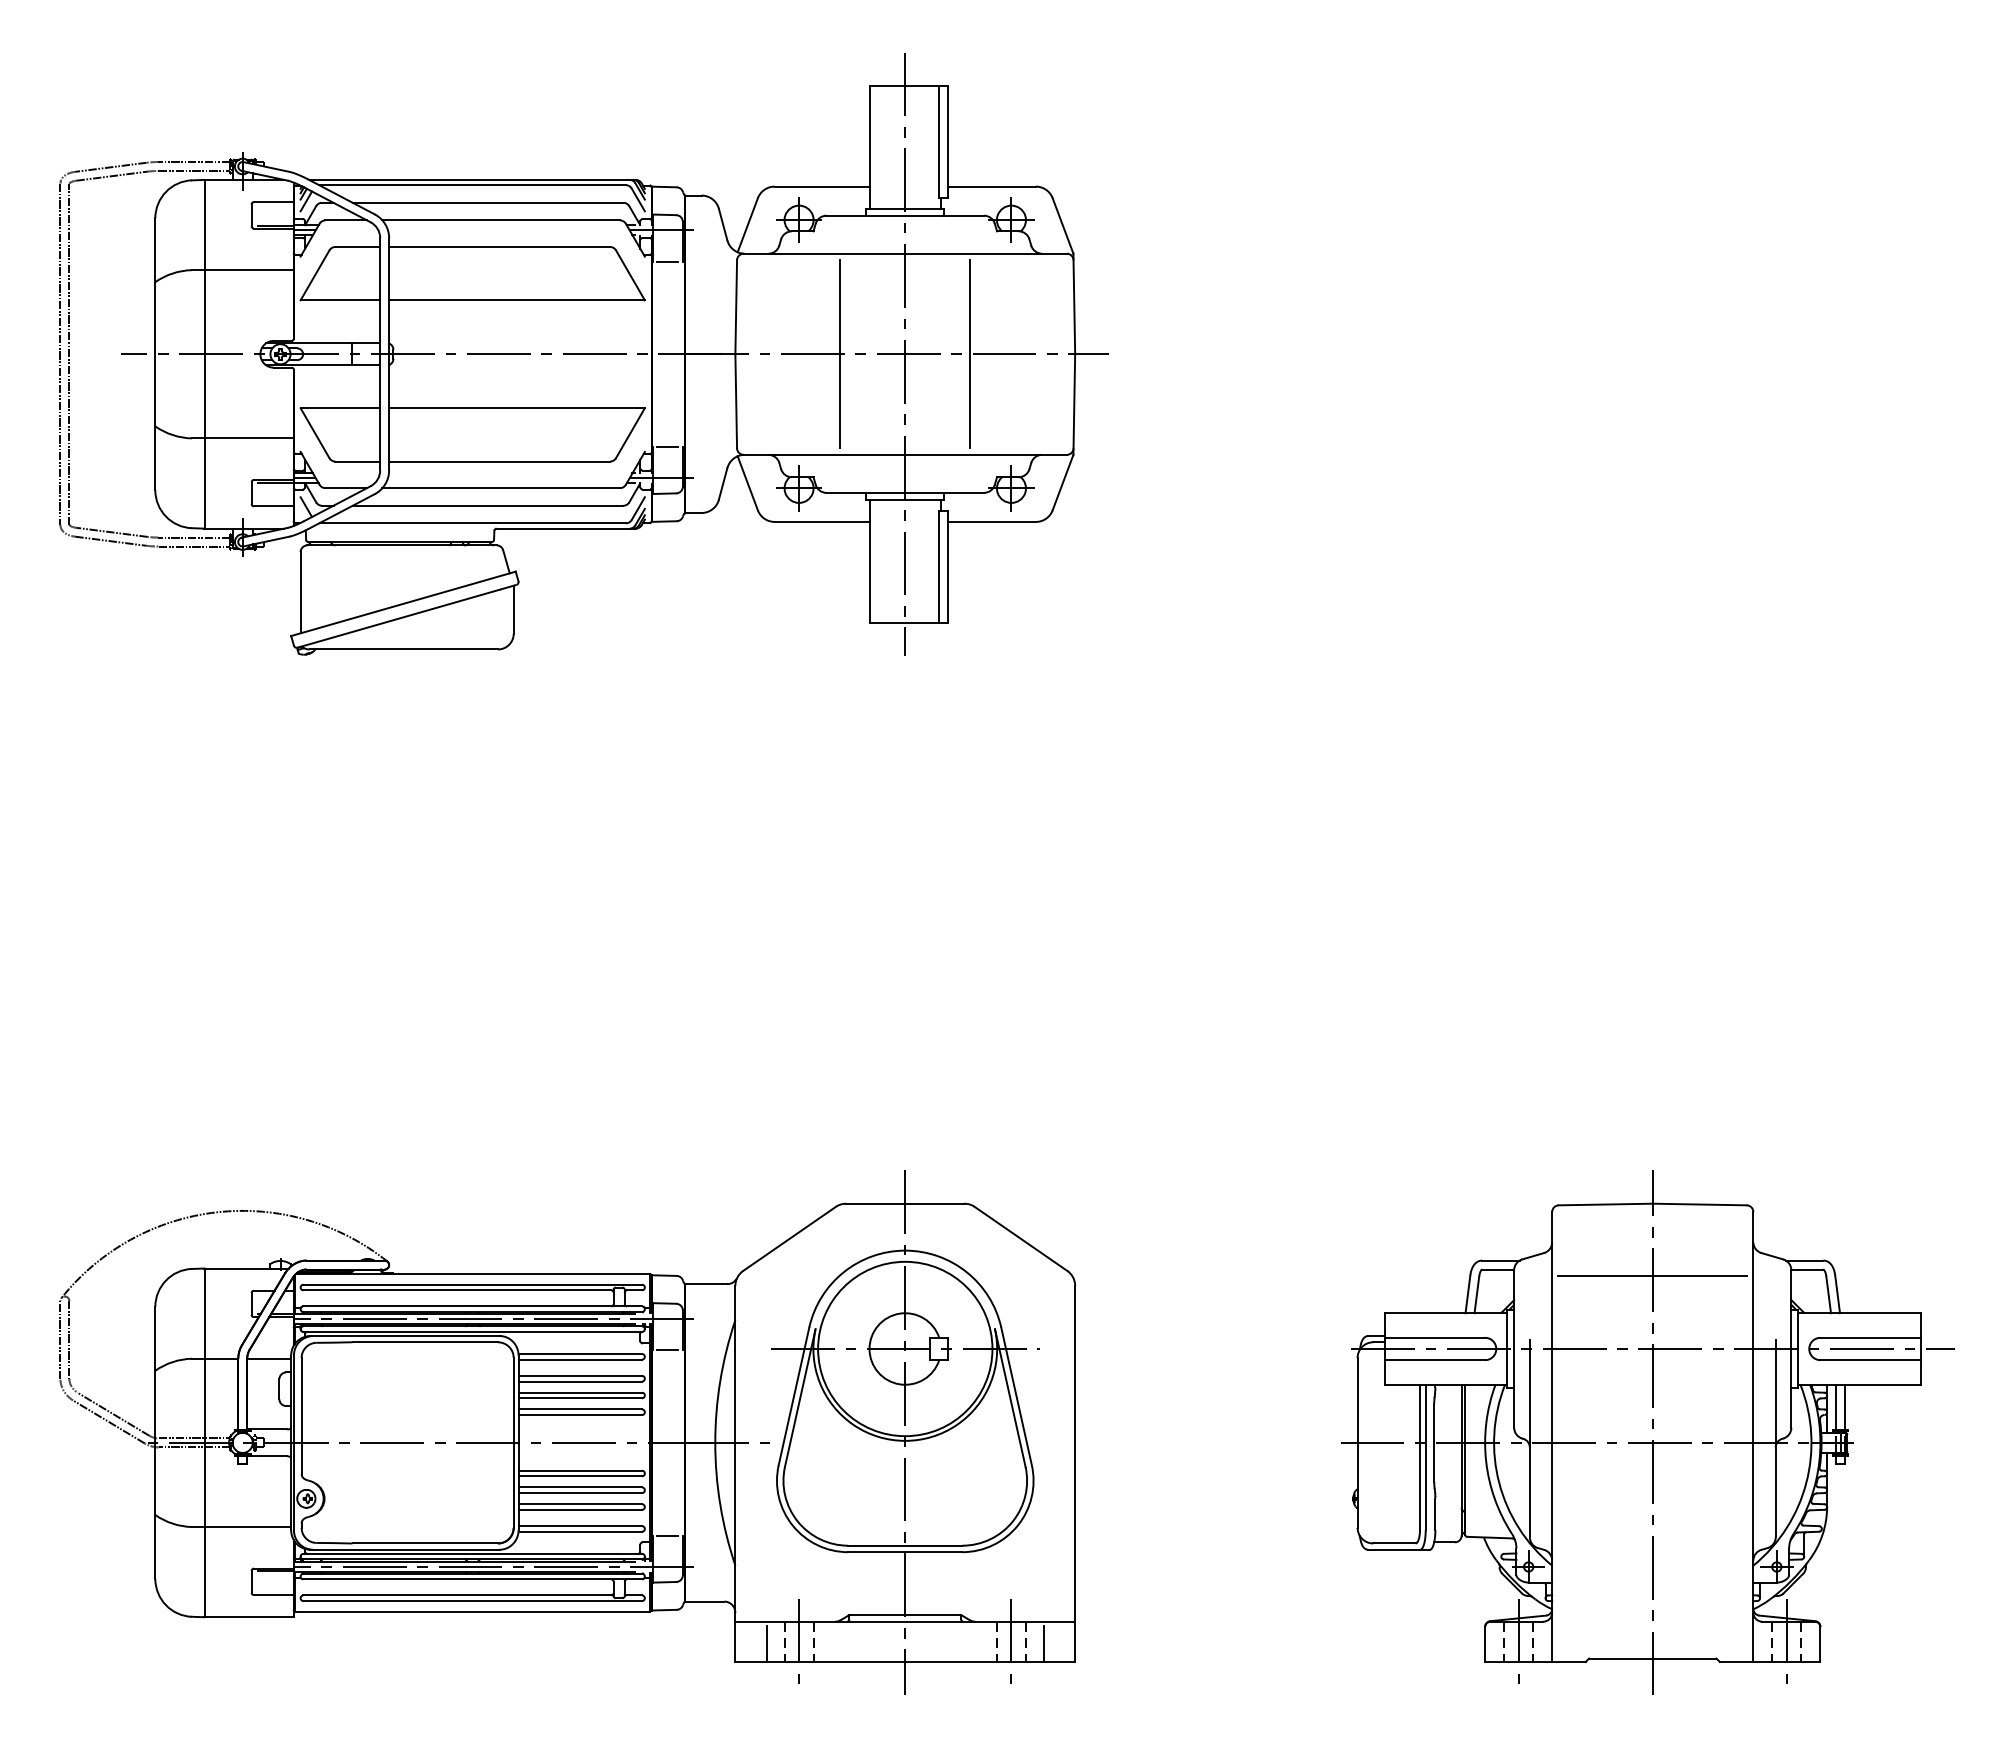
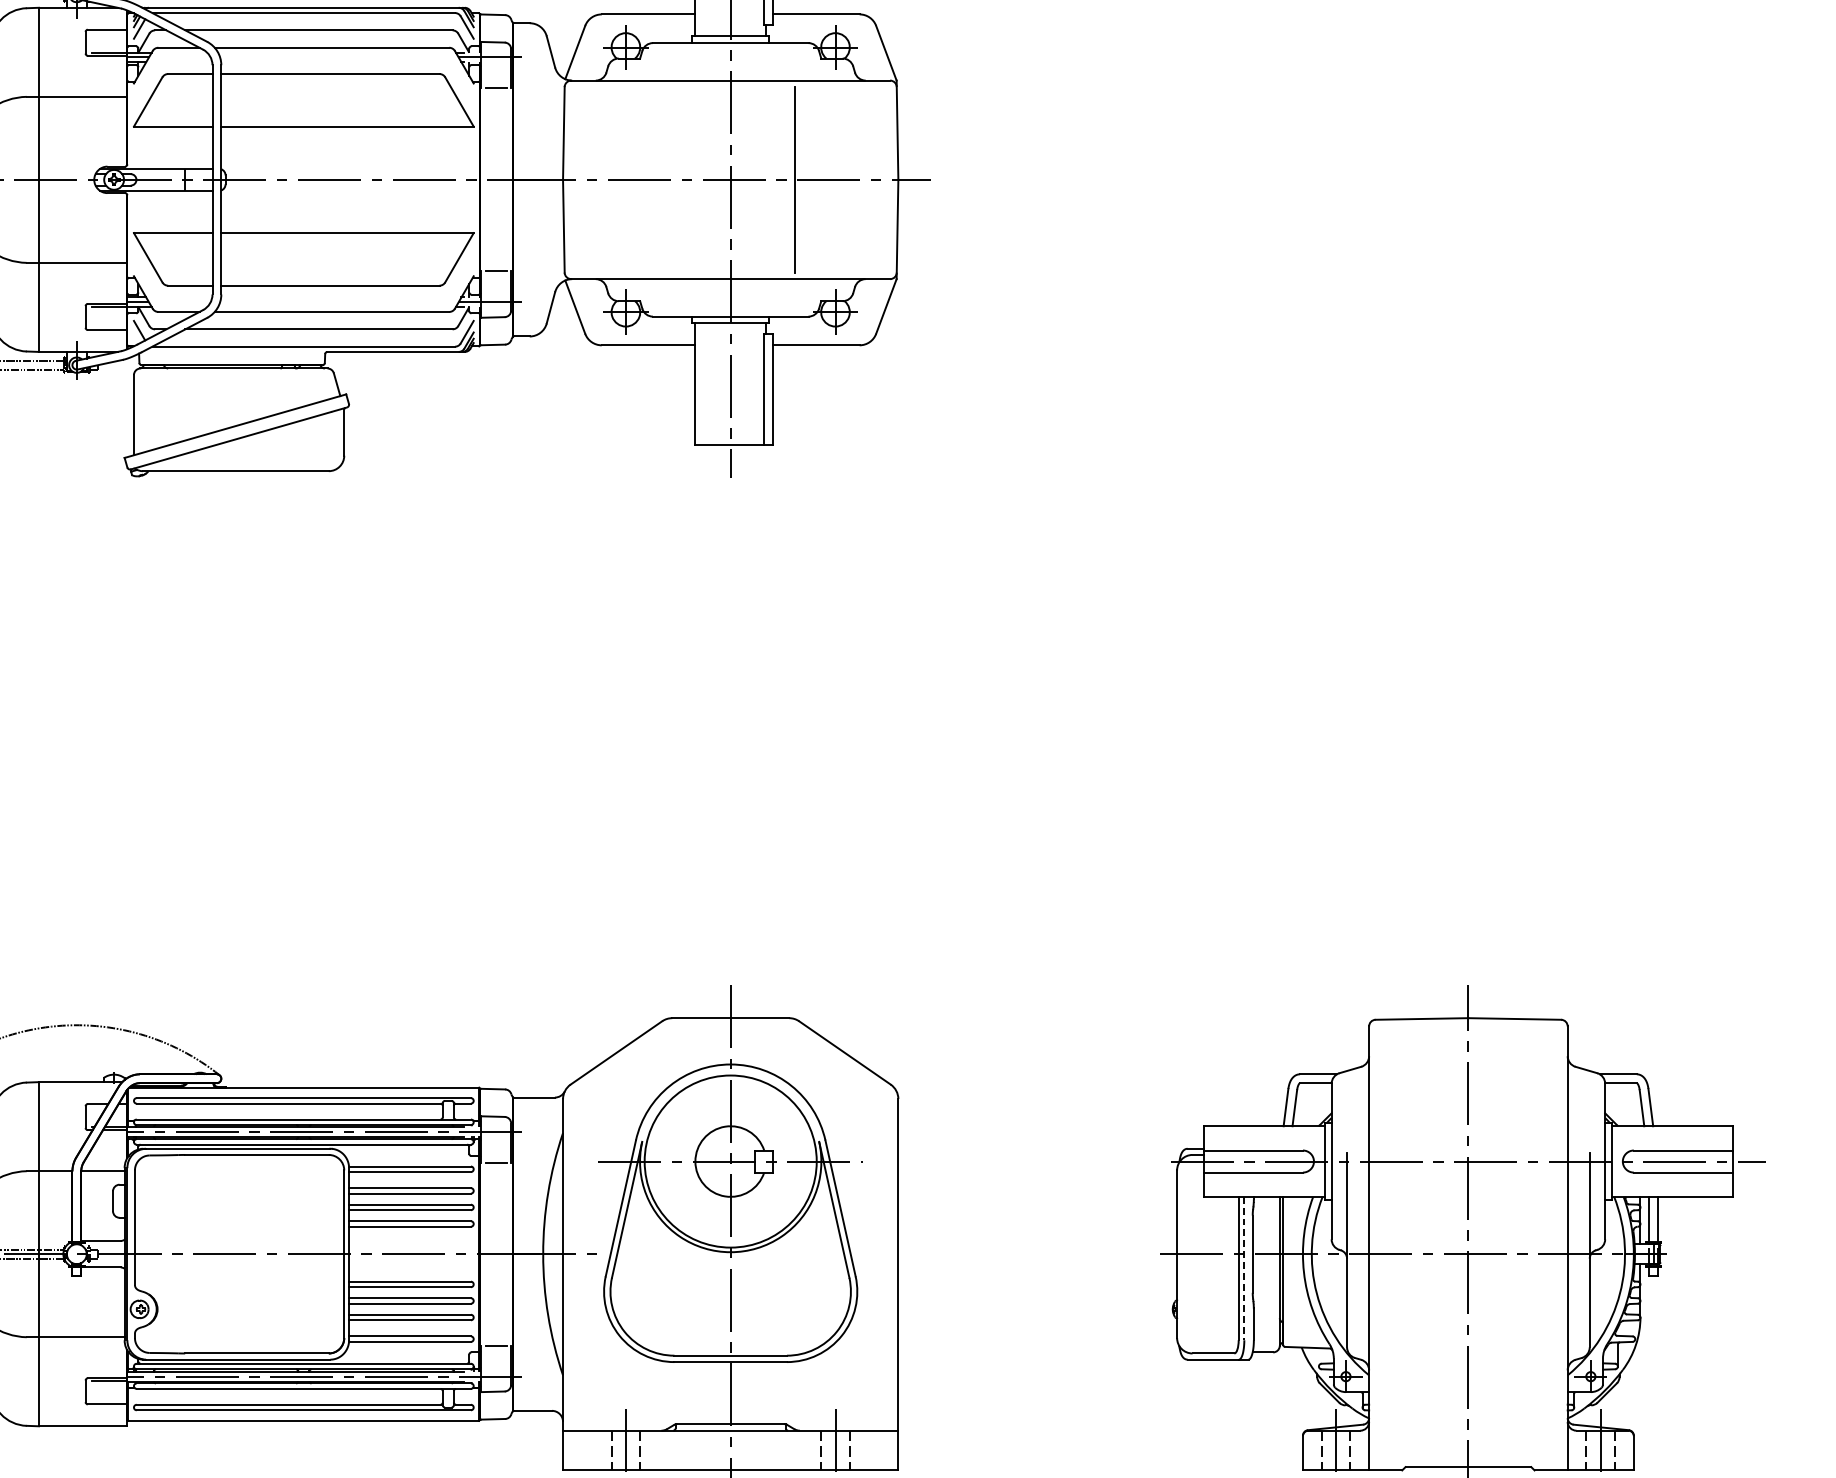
line: (840, 354) -> (666, 180), removed
line: (1652, 1276) -> (1468, 1090), removed
line: (1425, 1457) -> (1244, 1268), solid -> dashed
line: (766, 1643) -> (593, 1452), removed
line: (1043, 1643) -> (867, 1452), removed

